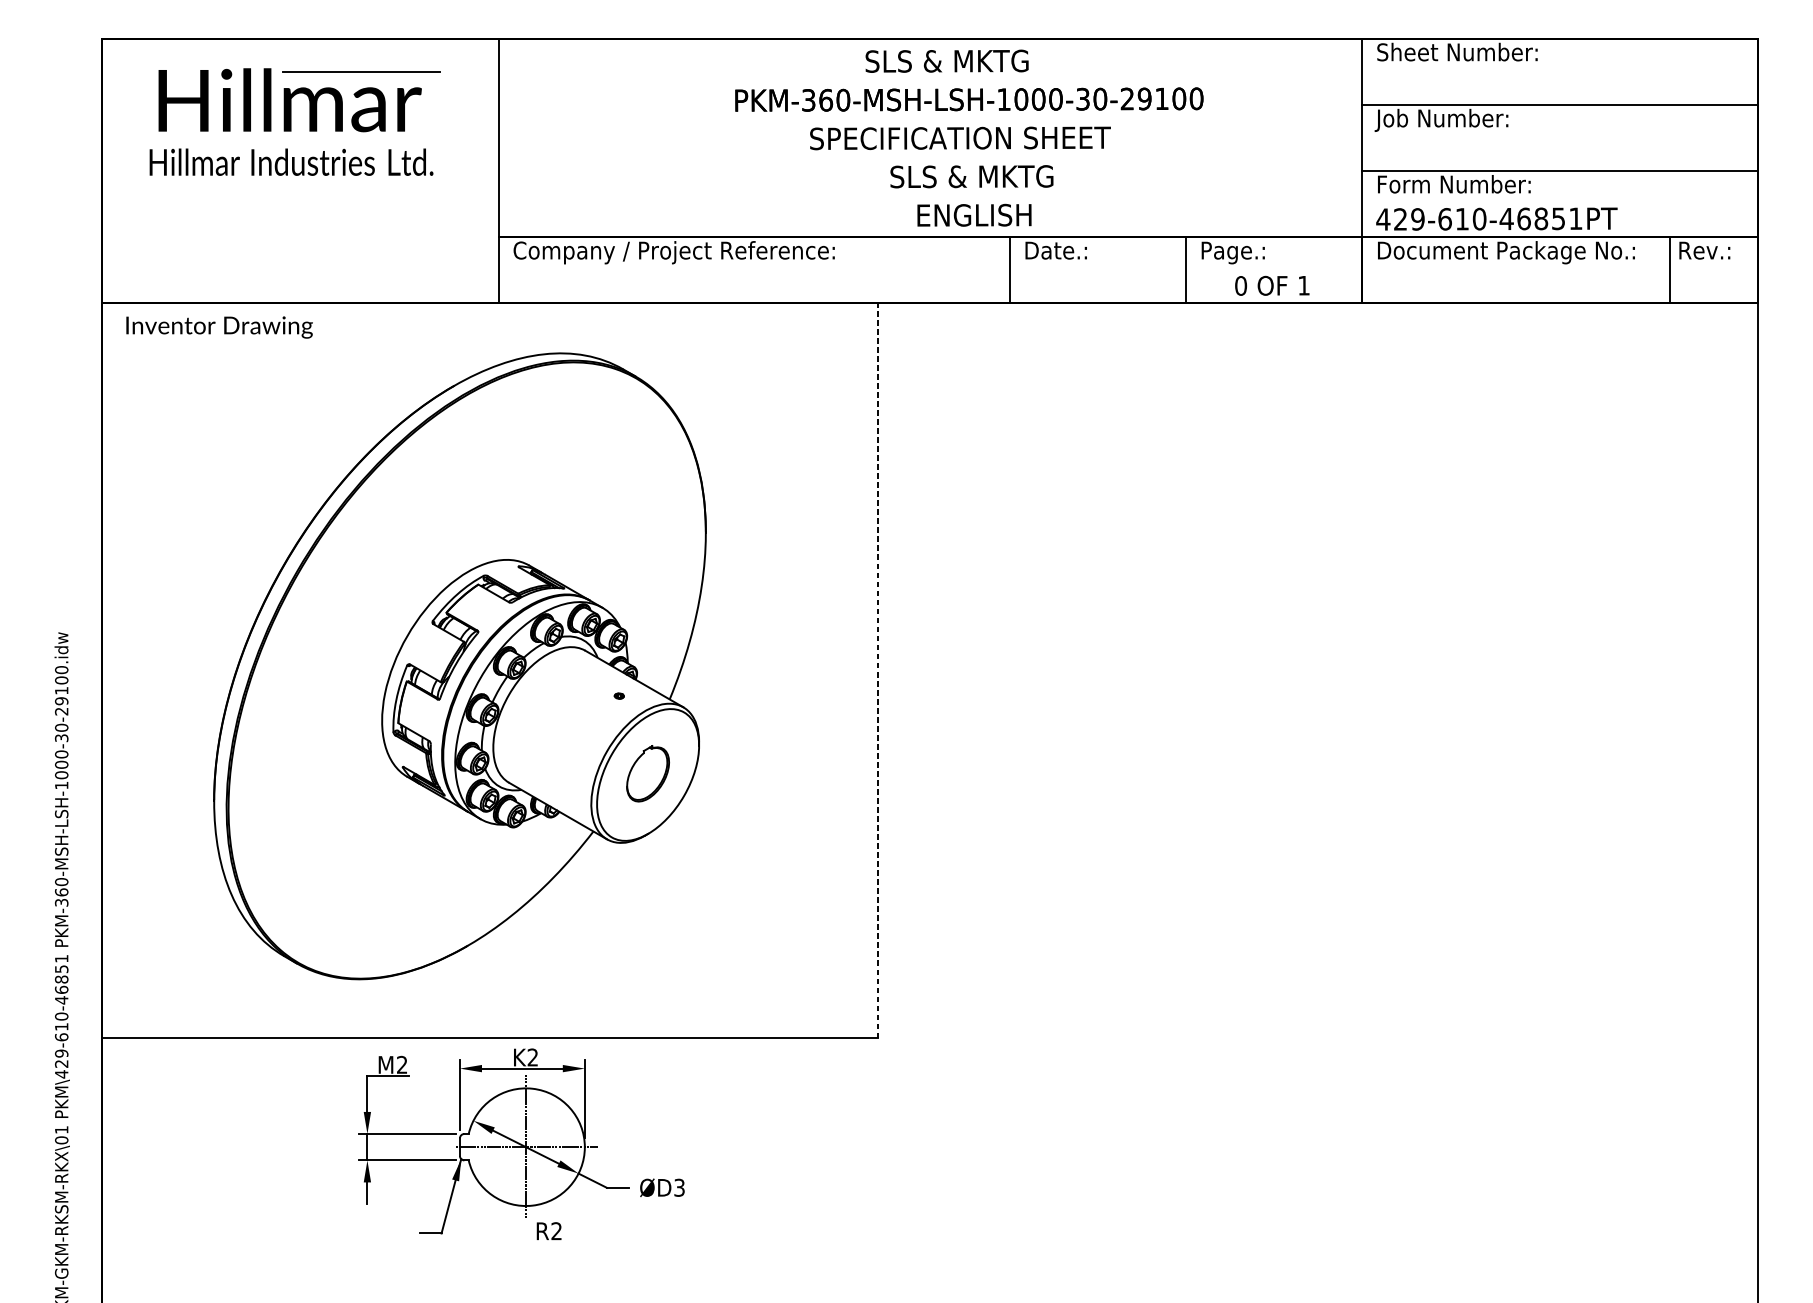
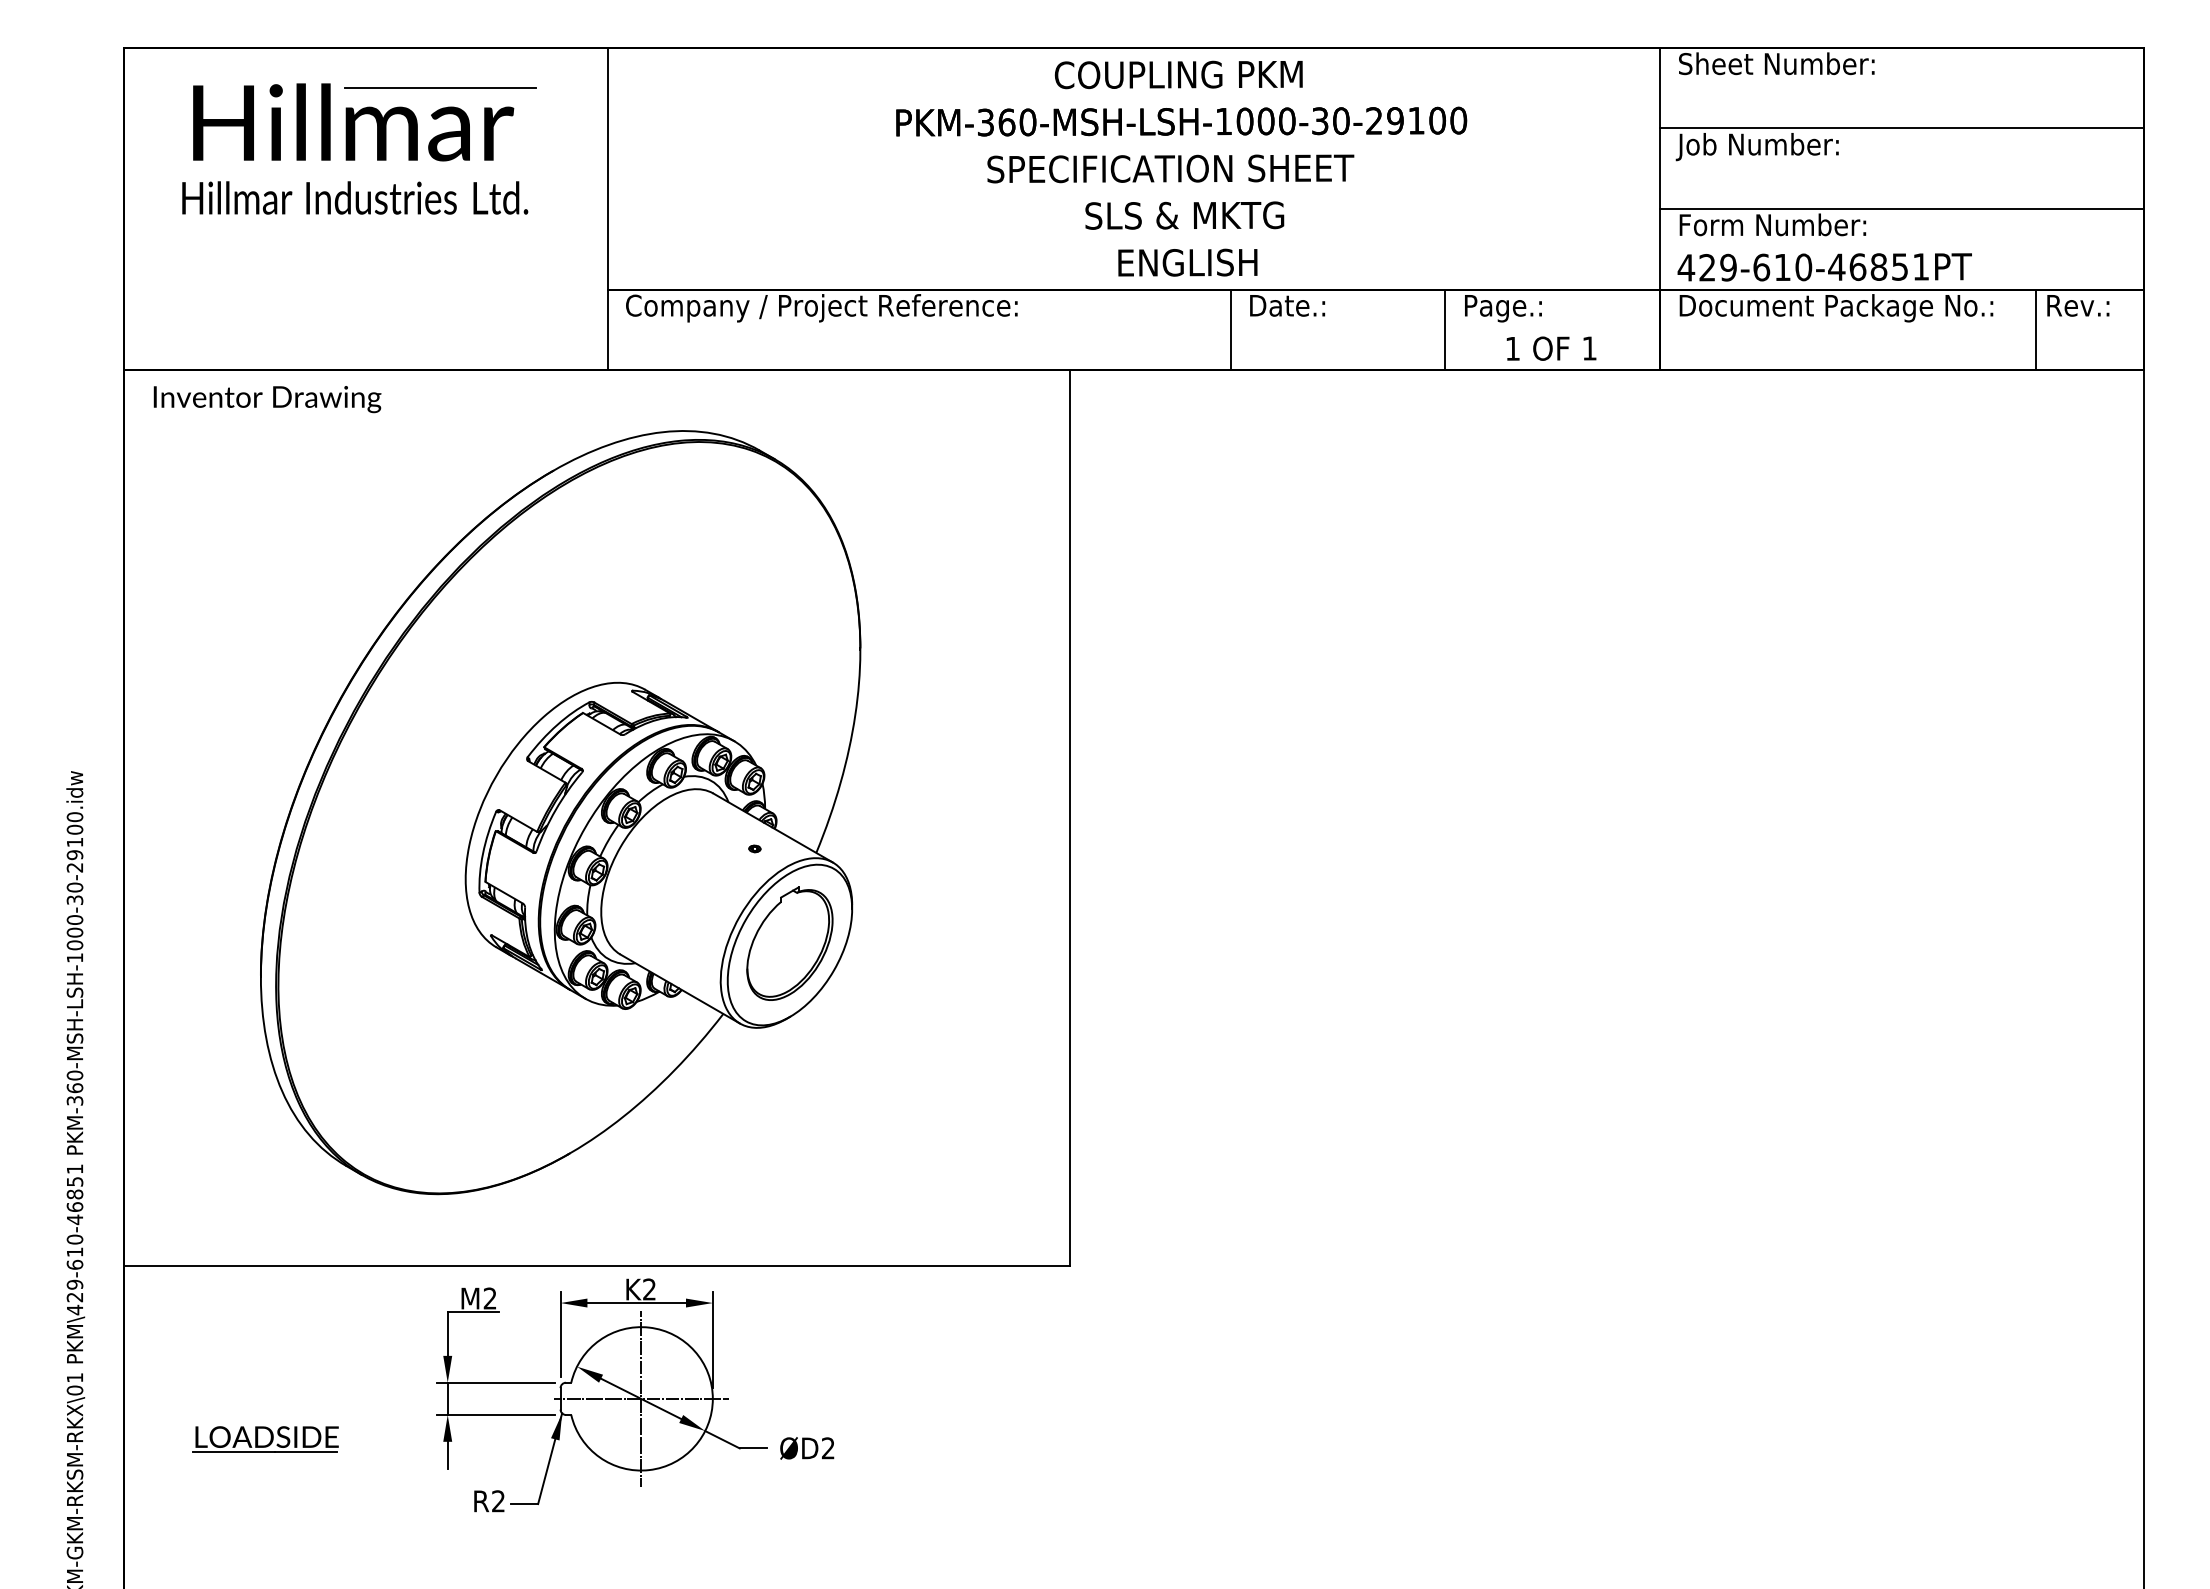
text: (966, 60) -> (1178, 74), SLS & MKTG -> COUPLING PKM
text: (1240, 285) -> (1512, 348), 0 -> 1
line: (877, 670) -> (1069, 817), dashed -> solid
part: (647, 773) -> (789, 943), size x1.67
part: (217, 1180) -> (265, 1439), added
text: (679, 1187) -> (828, 1448), ØD3 -> ØD2
text: (549, 1231) -> (489, 1501), moved

